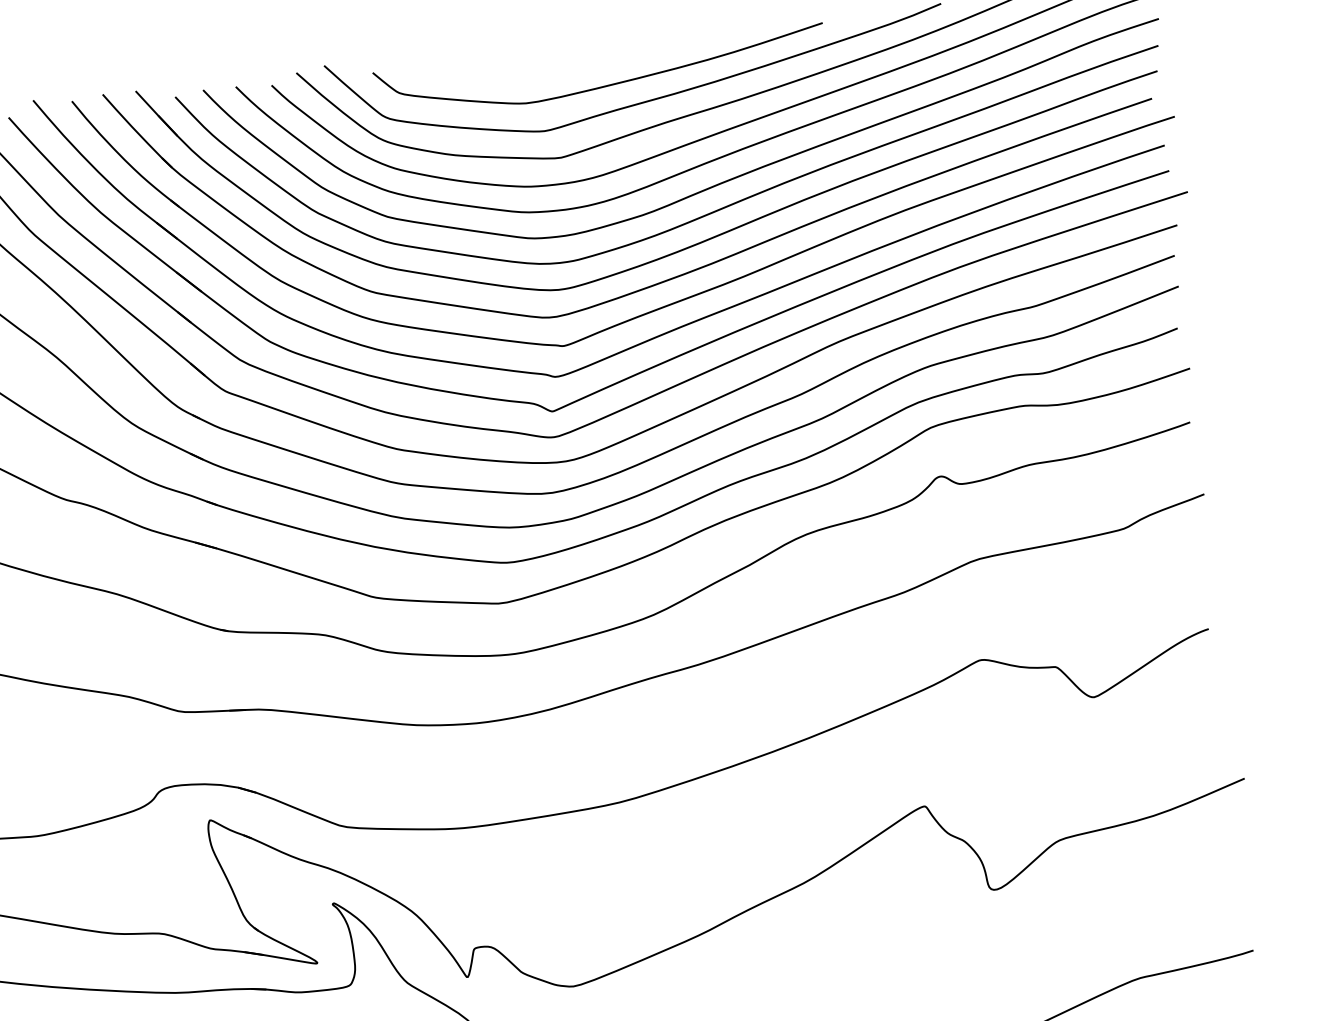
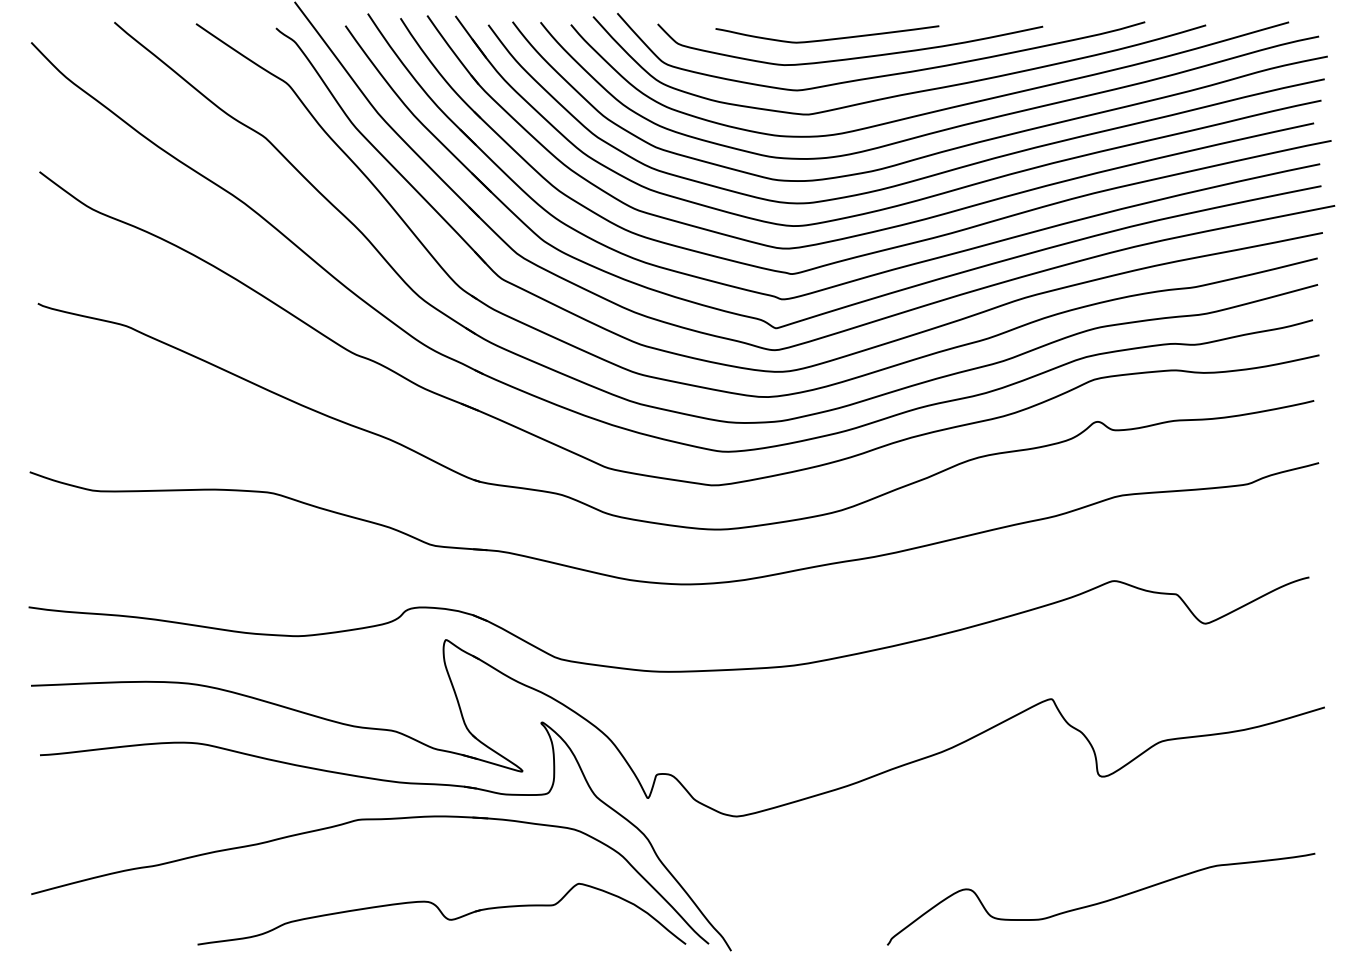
curve: (573, 66) -> (828, 38), added

